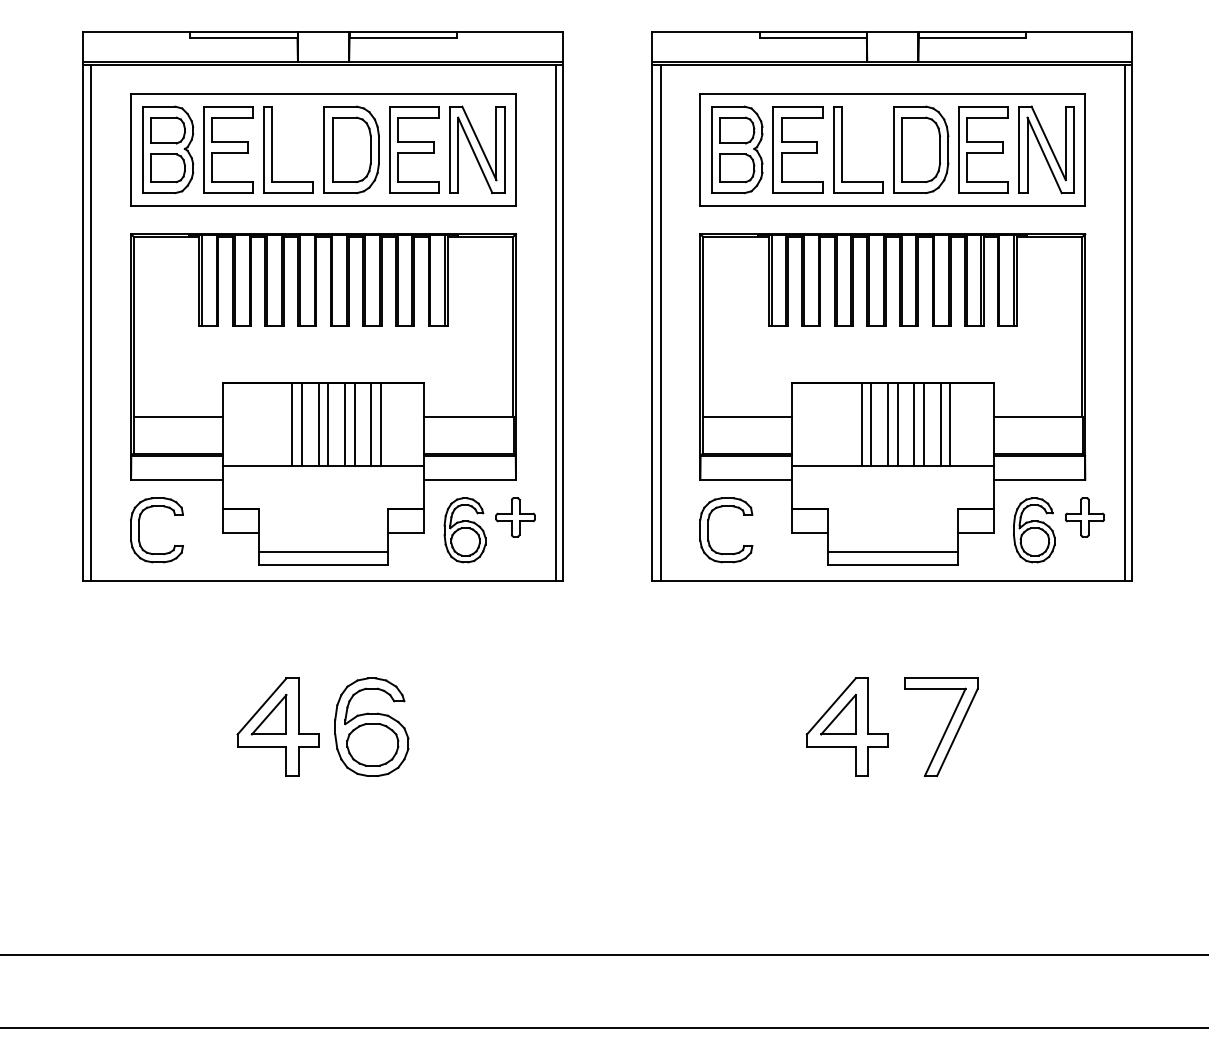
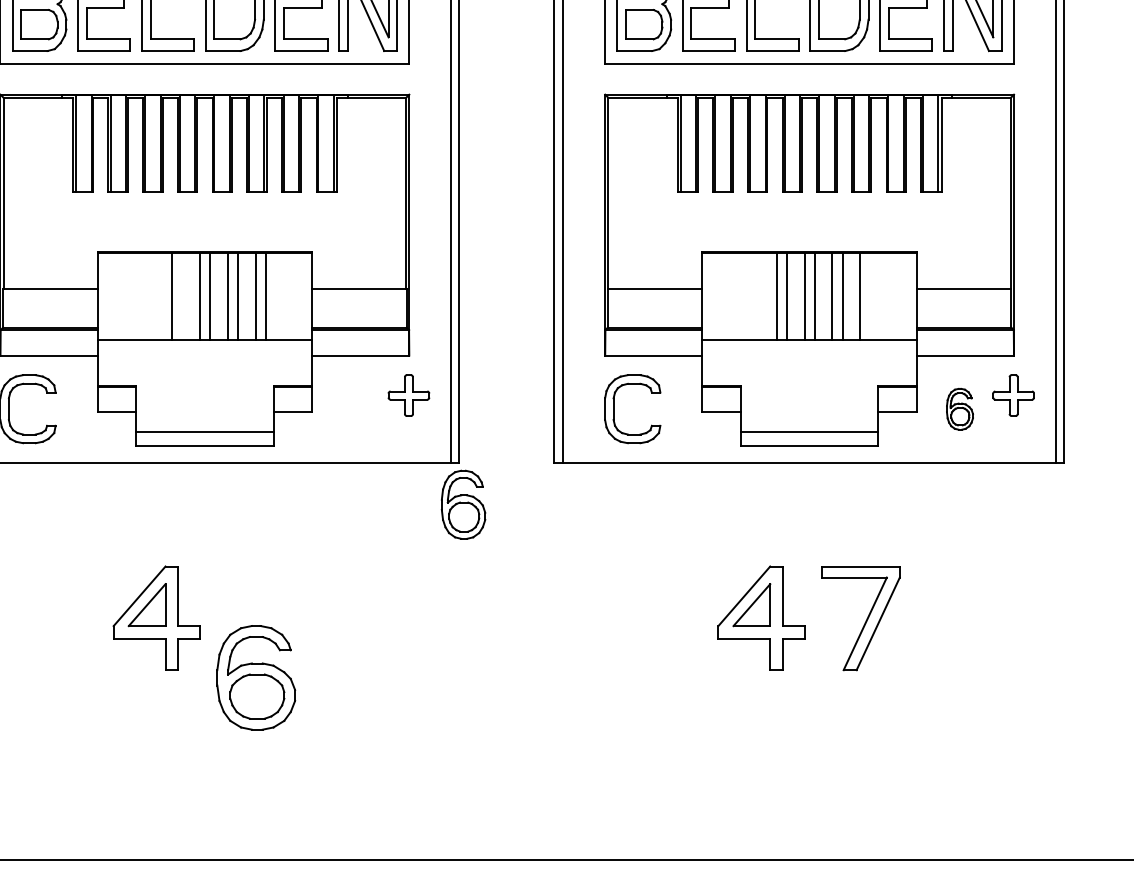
line: (302, 424) -> (182, 296), removed
line: (950, 424) -> (870, 296), removed
part: (464, 530) -> (462, 505), moved
part: (1034, 530) -> (960, 409), size x0.6
part: (371, 726) -> (255, 677), moved

